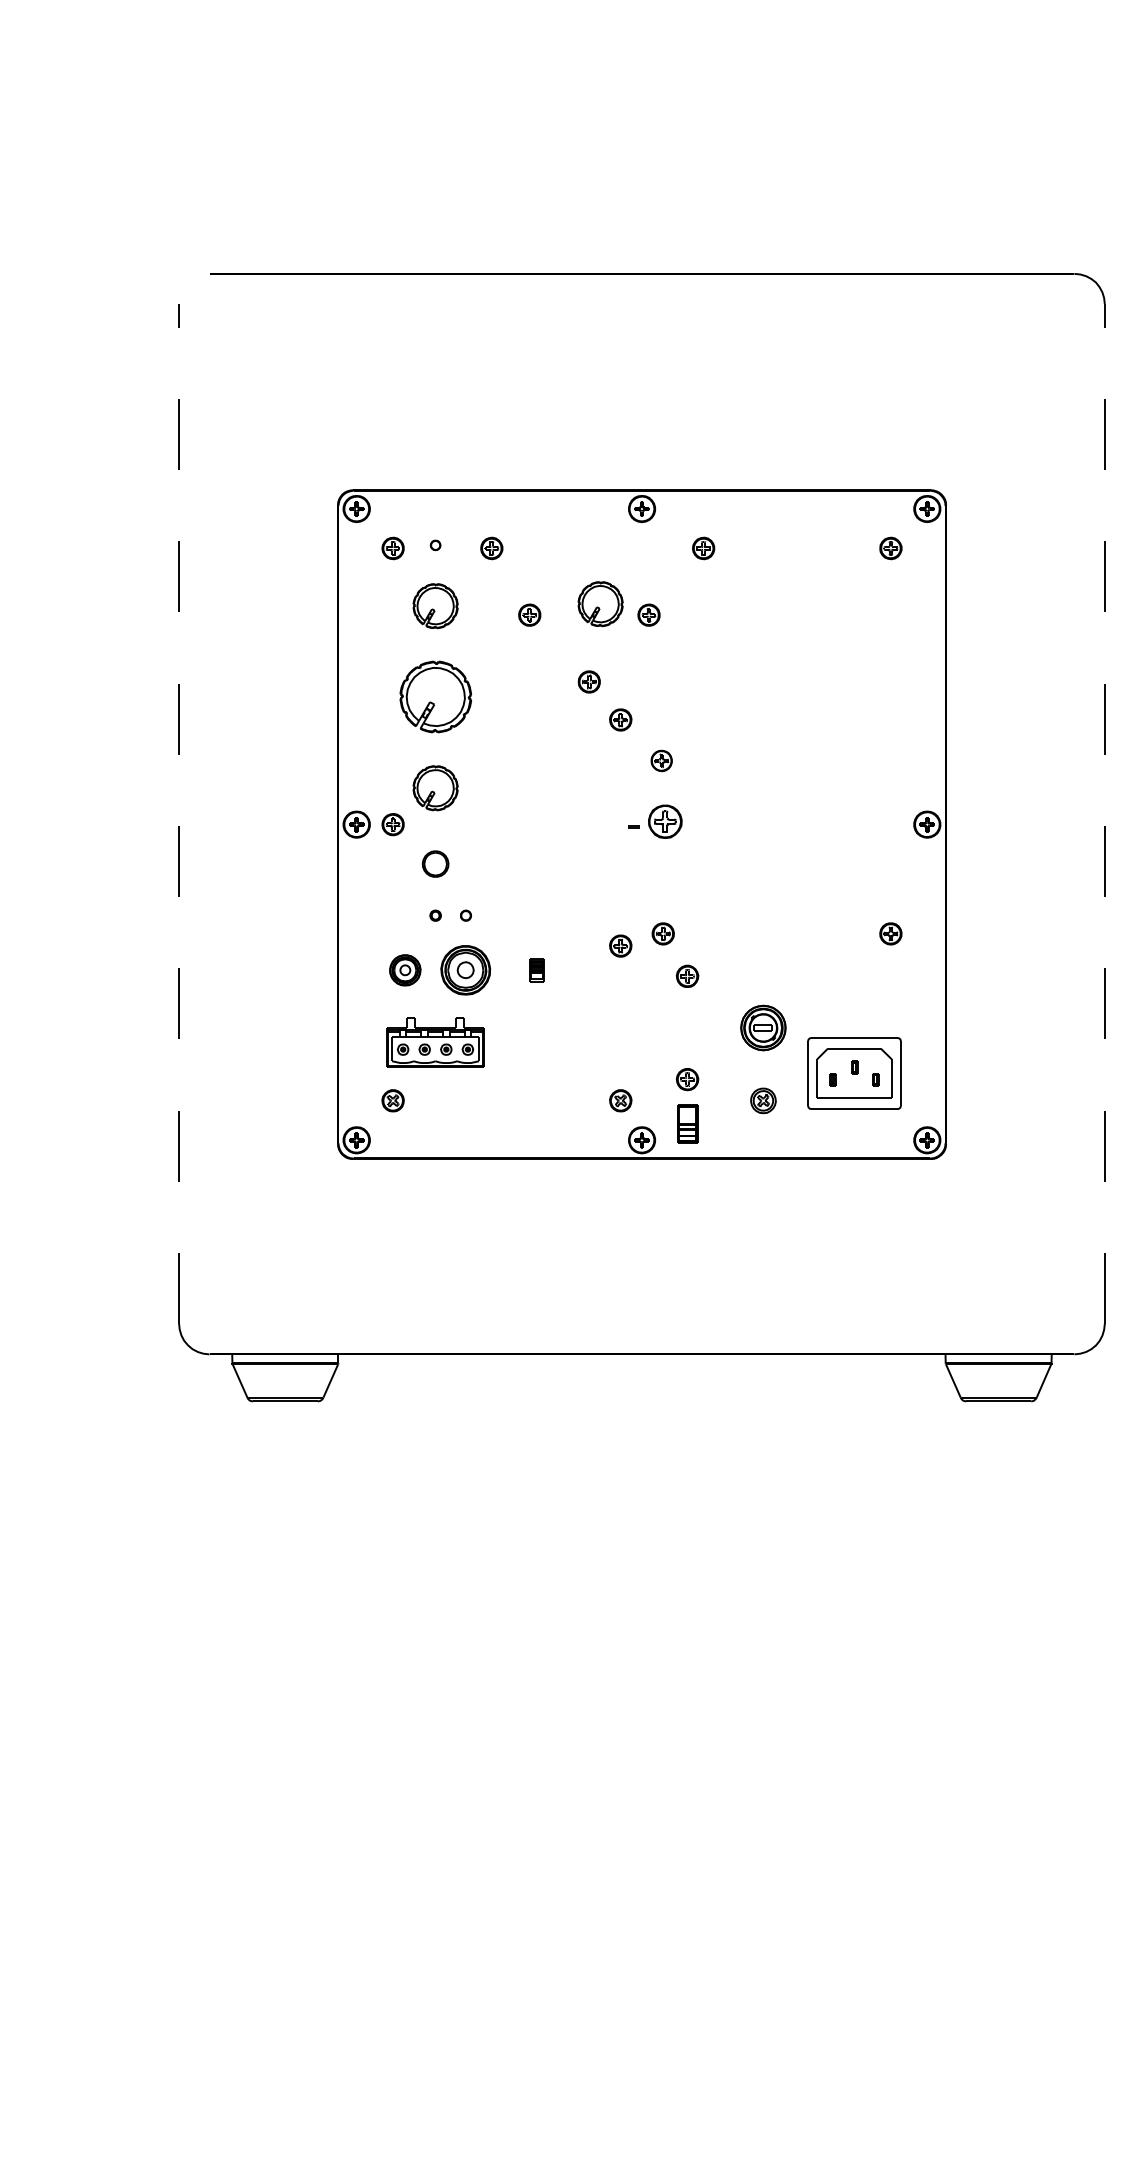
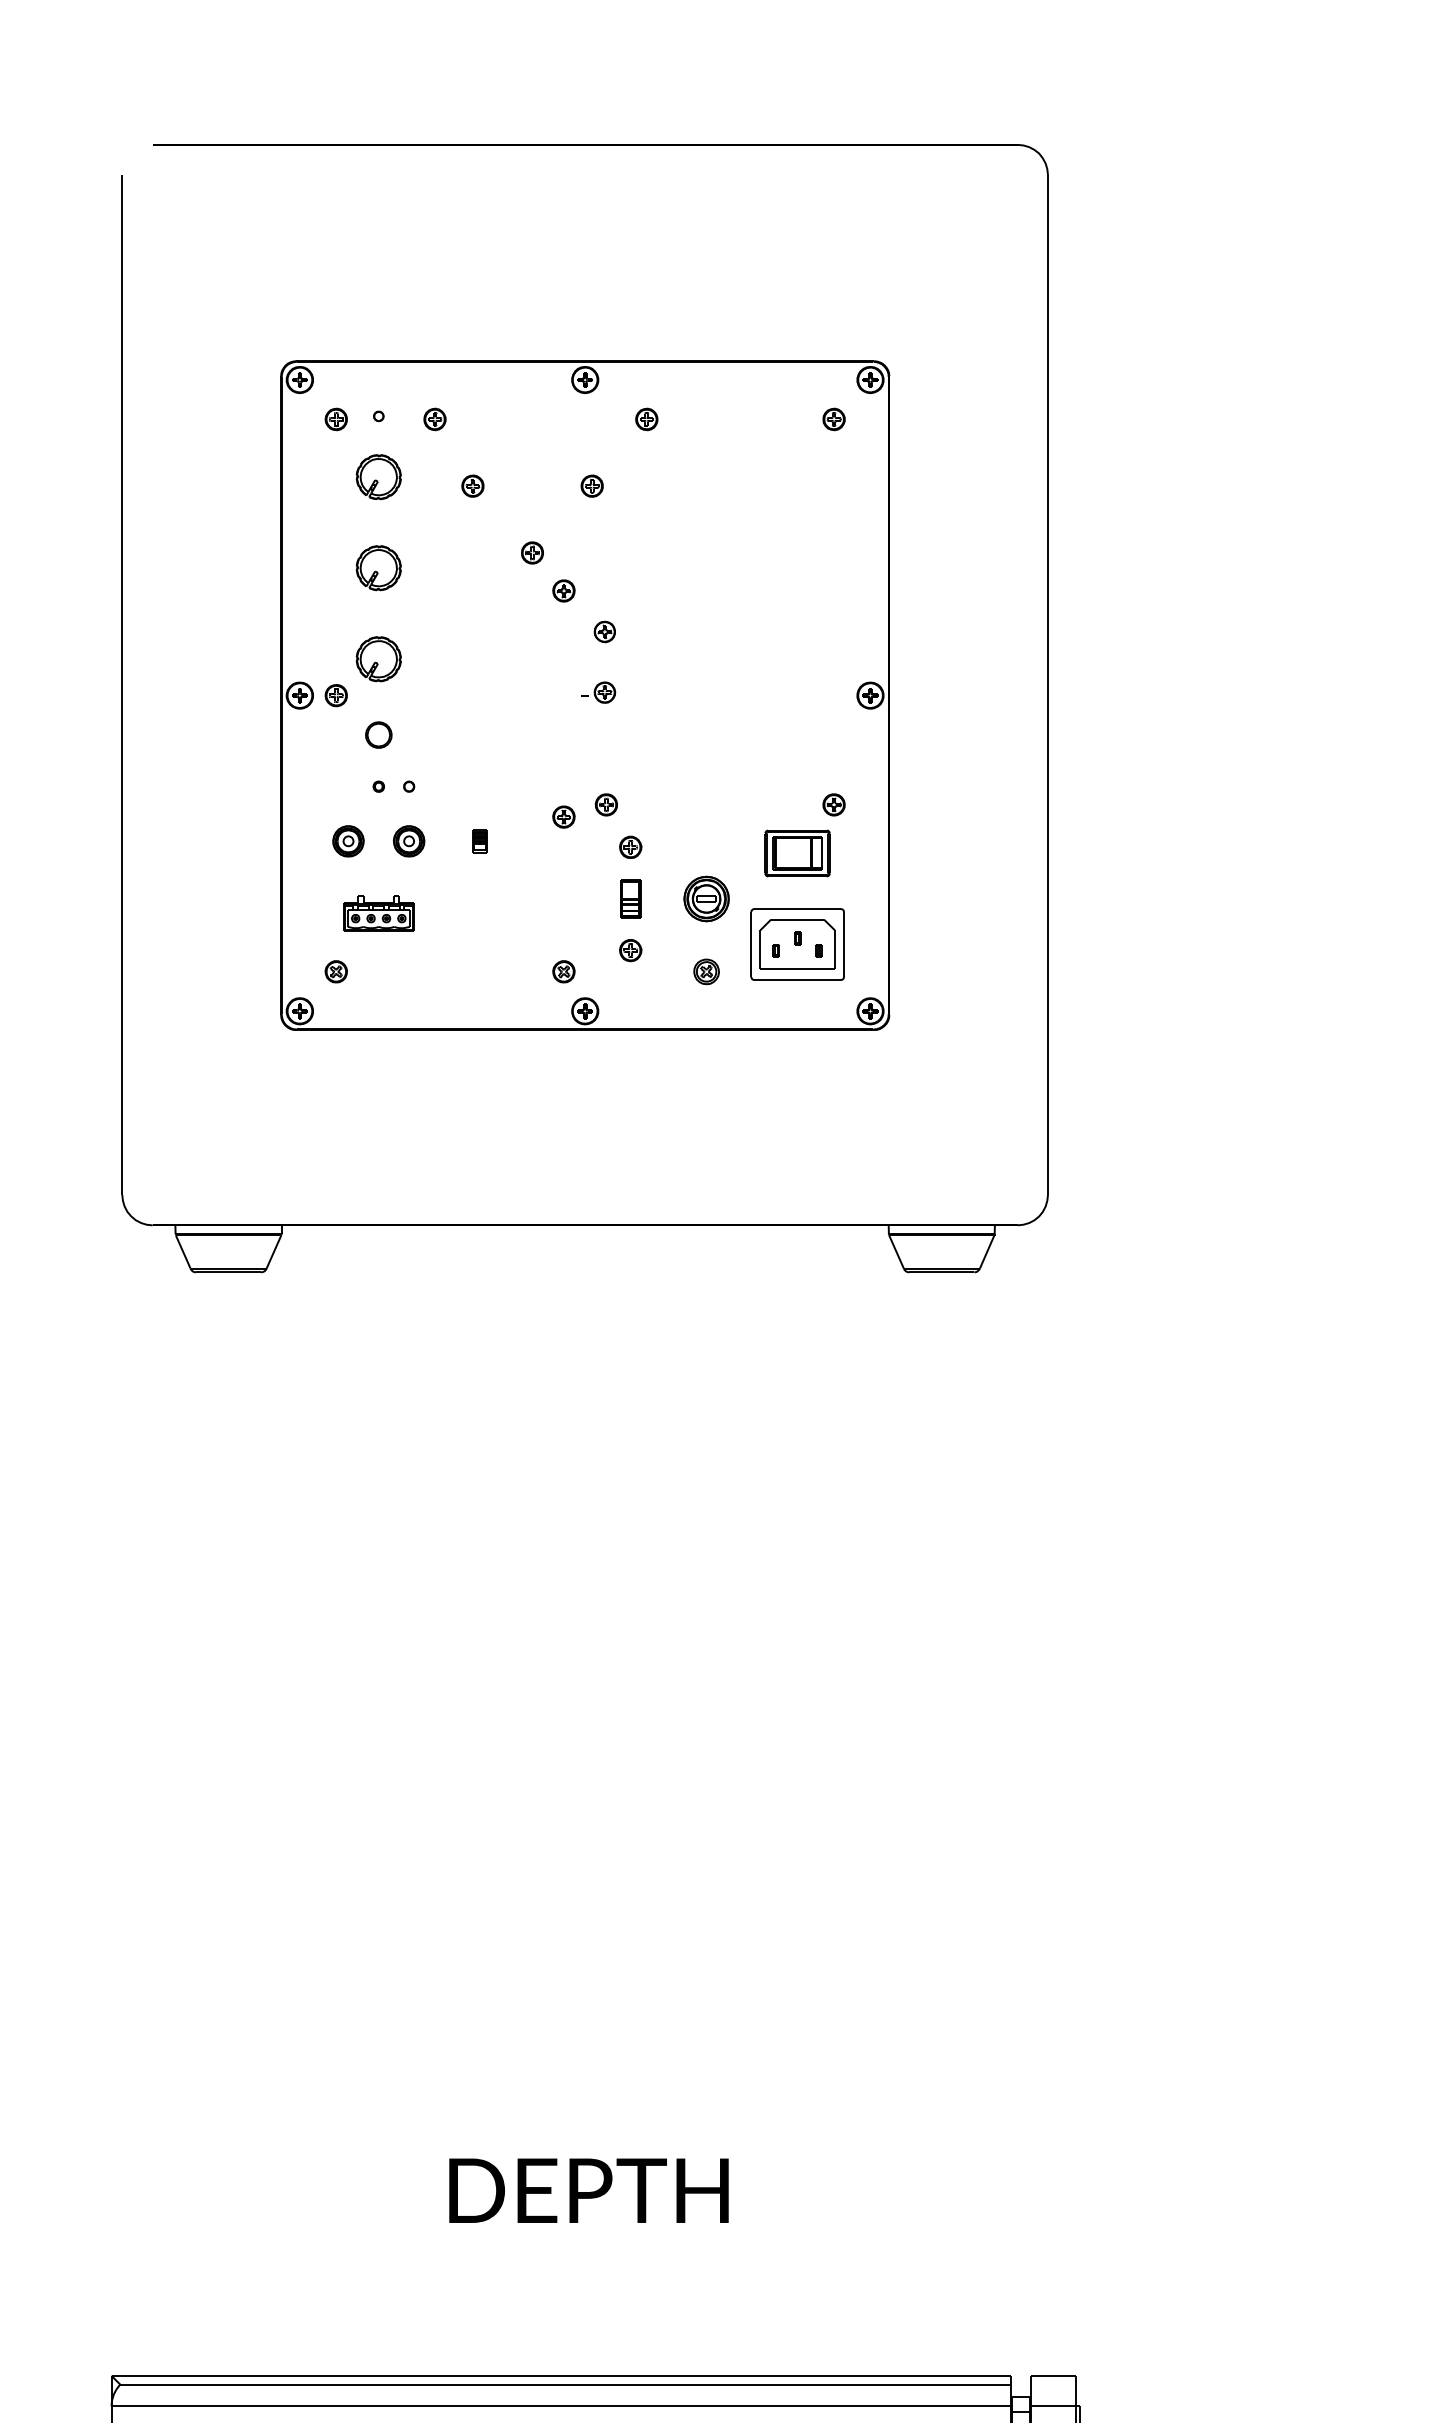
part: (600, 604) -> (543, 475), removed
part: (435, 697) -> (378, 568), size x0.62
line: (179, 814) -> (122, 685), dashed -> solid
line: (1104, 814) -> (1047, 685), dashed -> solid
part: (655, 821) -> (598, 692), size x0.62
part: (466, 970) -> (409, 841), size x0.62
part: (854, 982) -> (797, 853), added
part: (435, 1042) -> (378, 913), size x0.71
part: (687, 1123) -> (630, 898), moved

